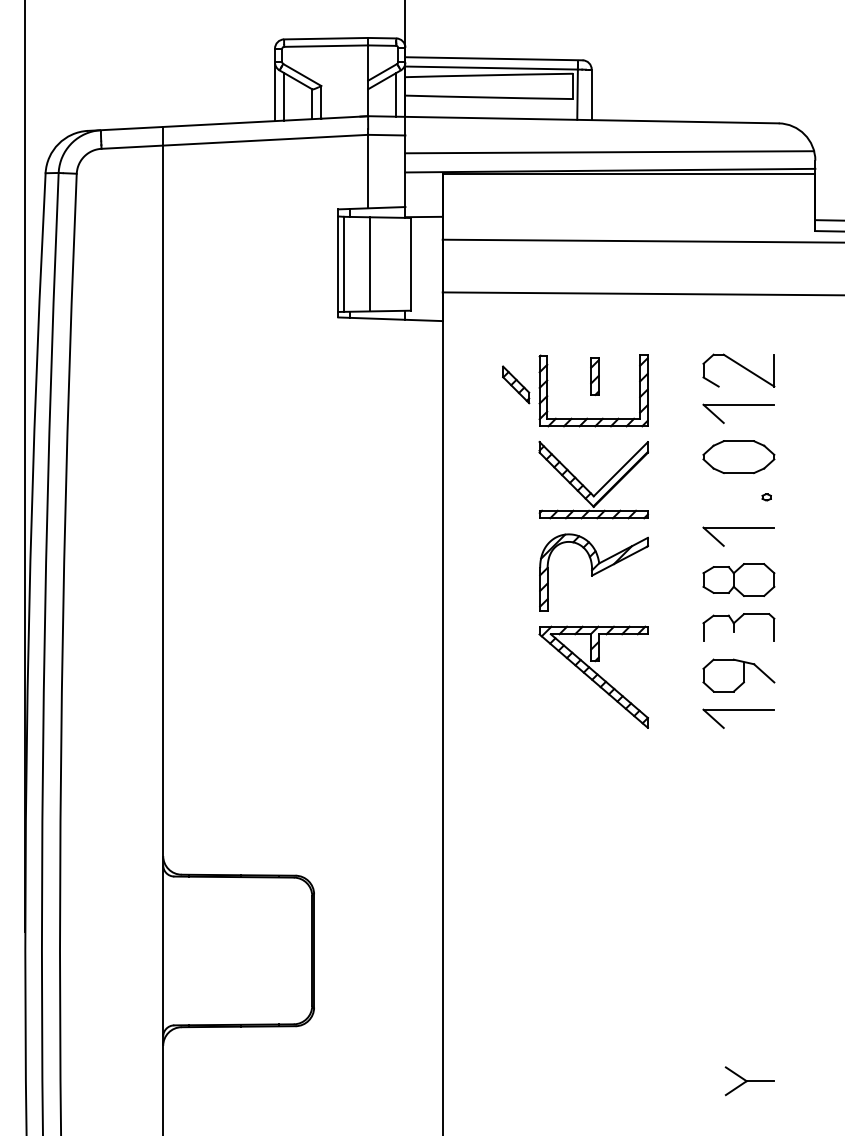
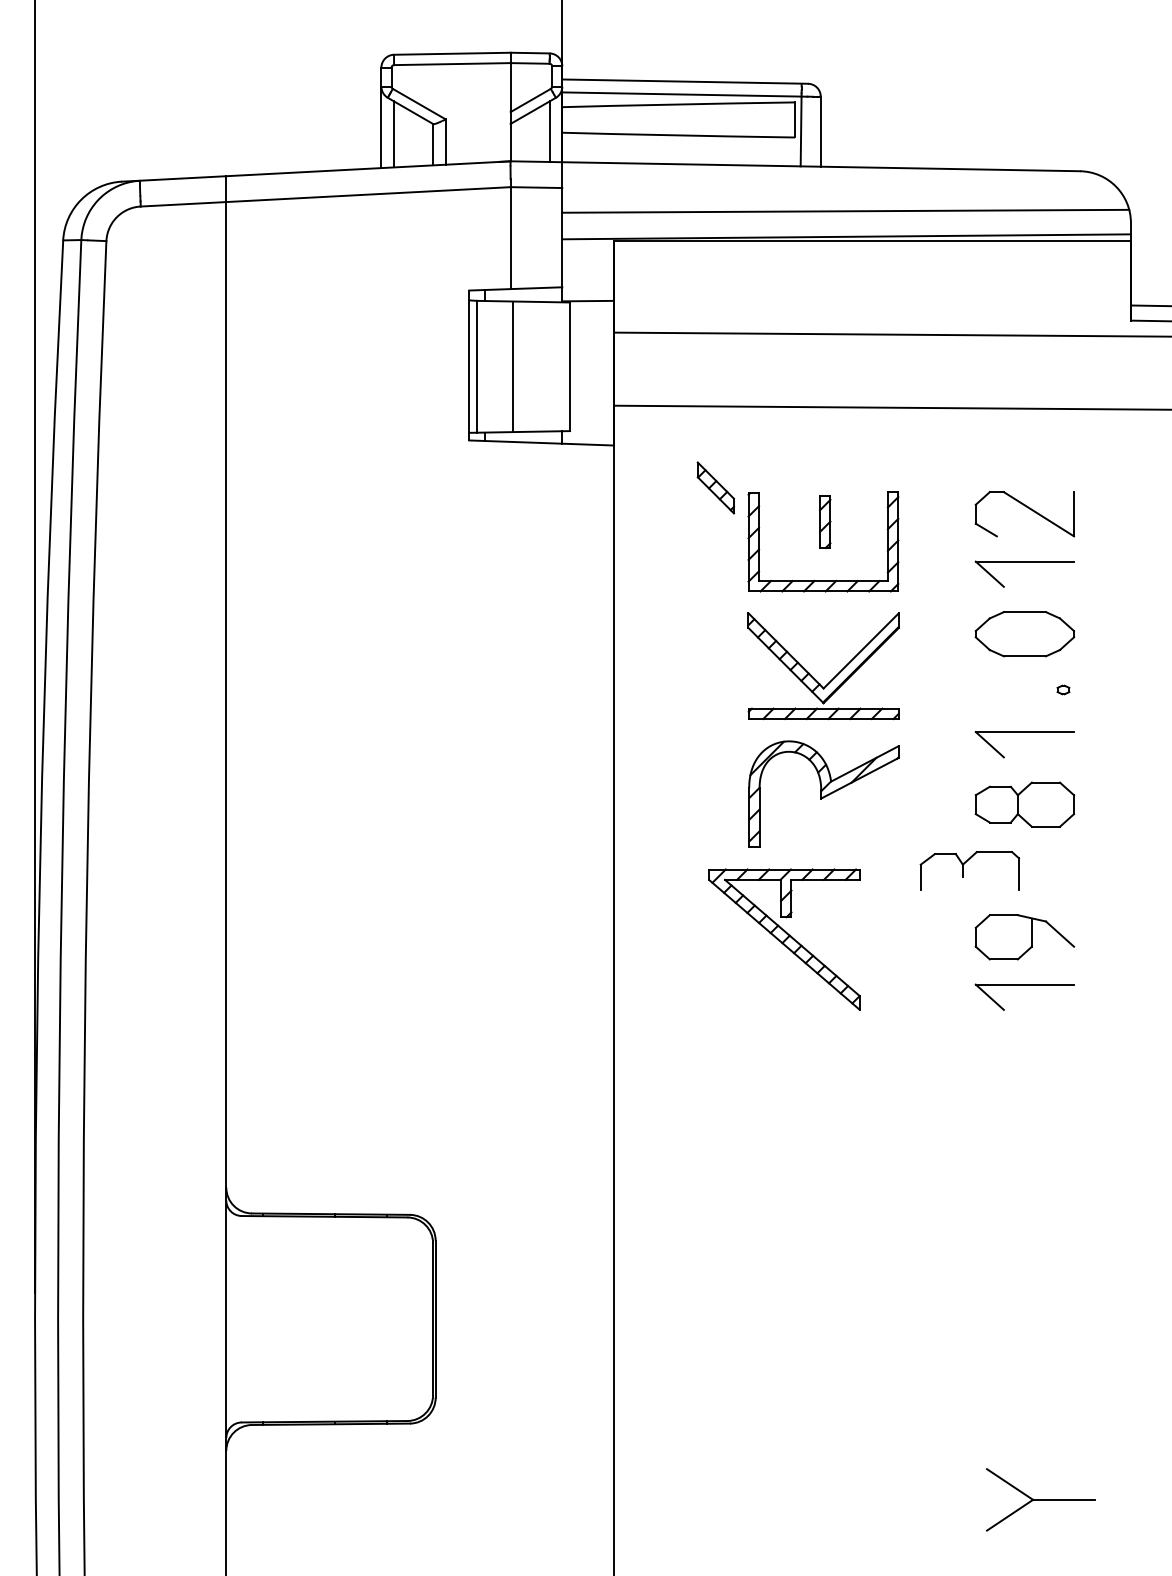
part: (515, 384) -> (715, 487), moved
part: (738, 627) -> (969, 870), moved
part: (593, 677) -> (784, 939), moved
part: (749, 1080) -> (1039, 1499), size x1.6

